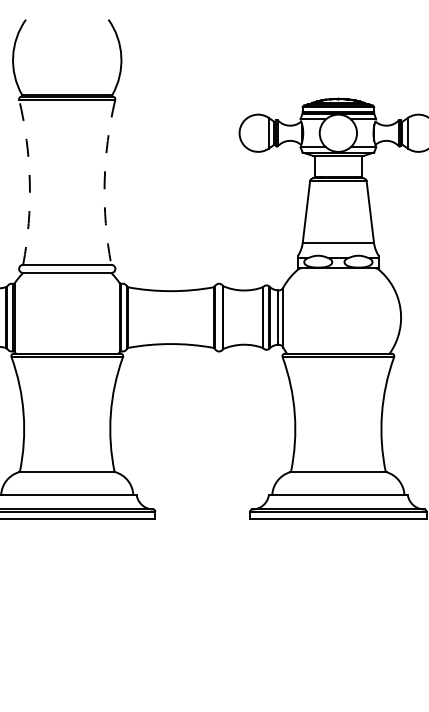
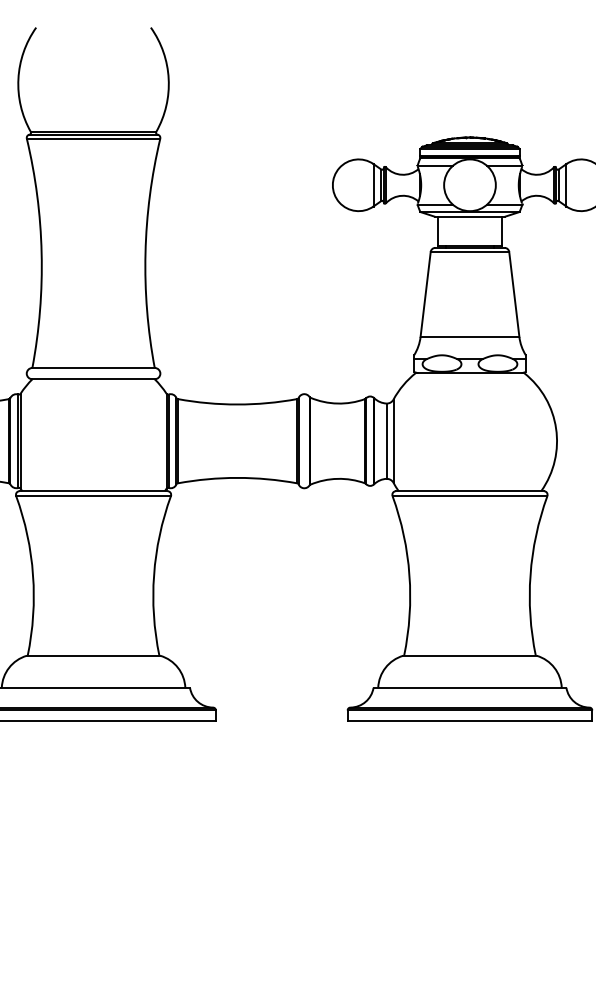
arc: (29, 182) -> (41, 253), dashed -> solid
arc: (104, 182) -> (145, 253), dashed -> solid

